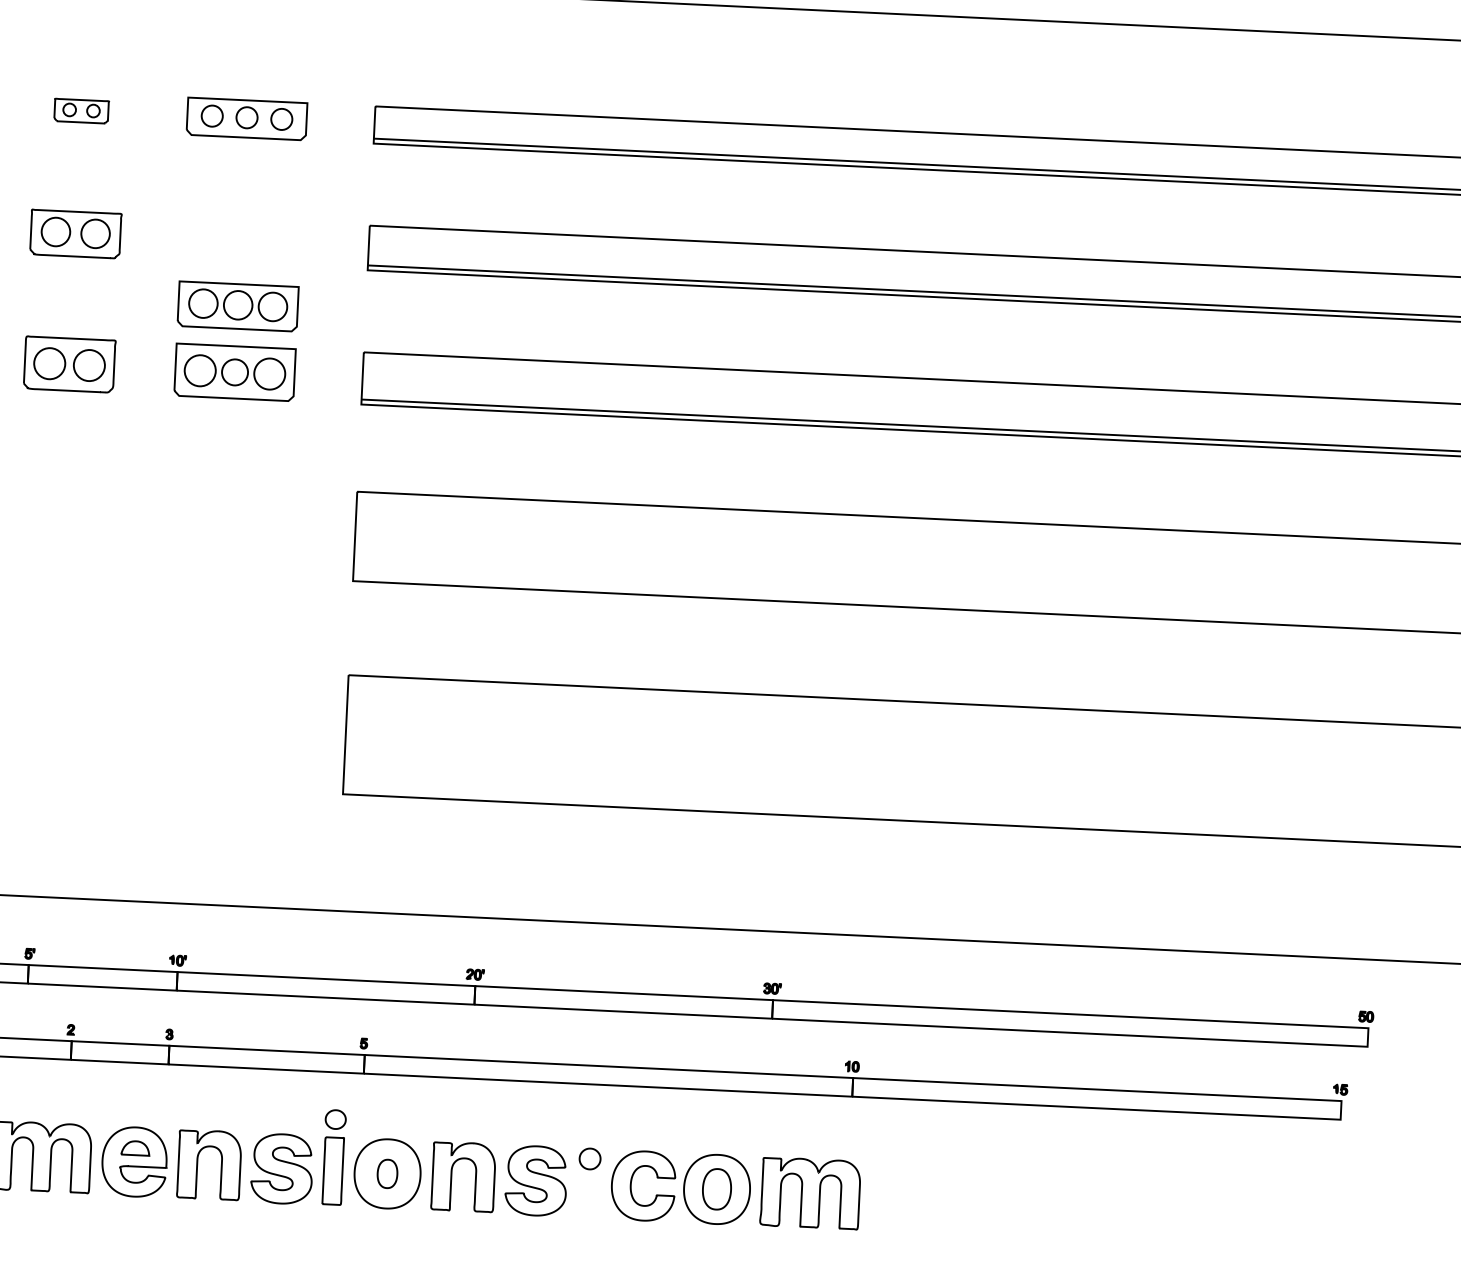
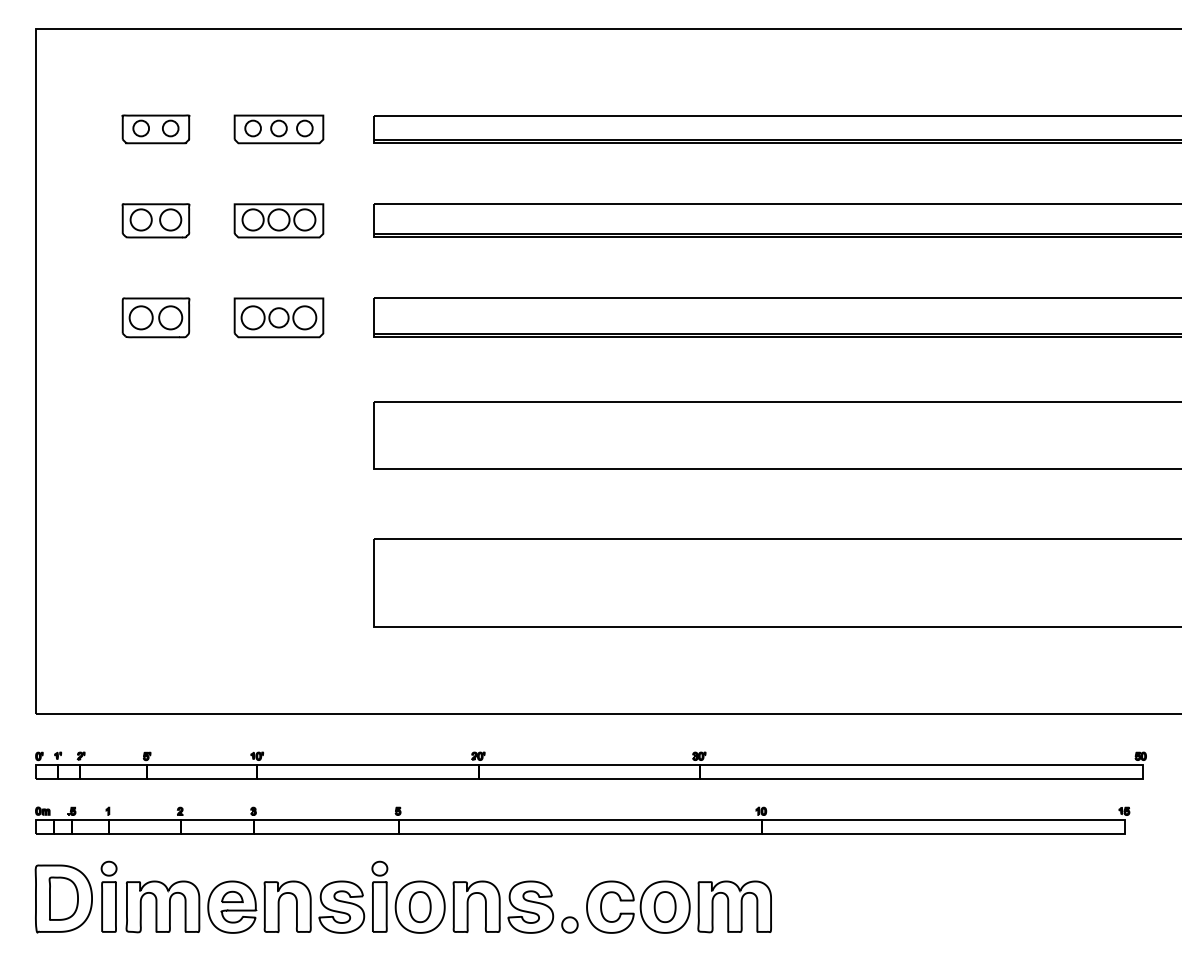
part: (80, 111) -> (155, 129), size x1.67
part: (237, 306) -> (278, 220), moved
part: (589, 1158) -> (569, 924), moved
part: (386, 1174) -> (419, 907), size x1.43

